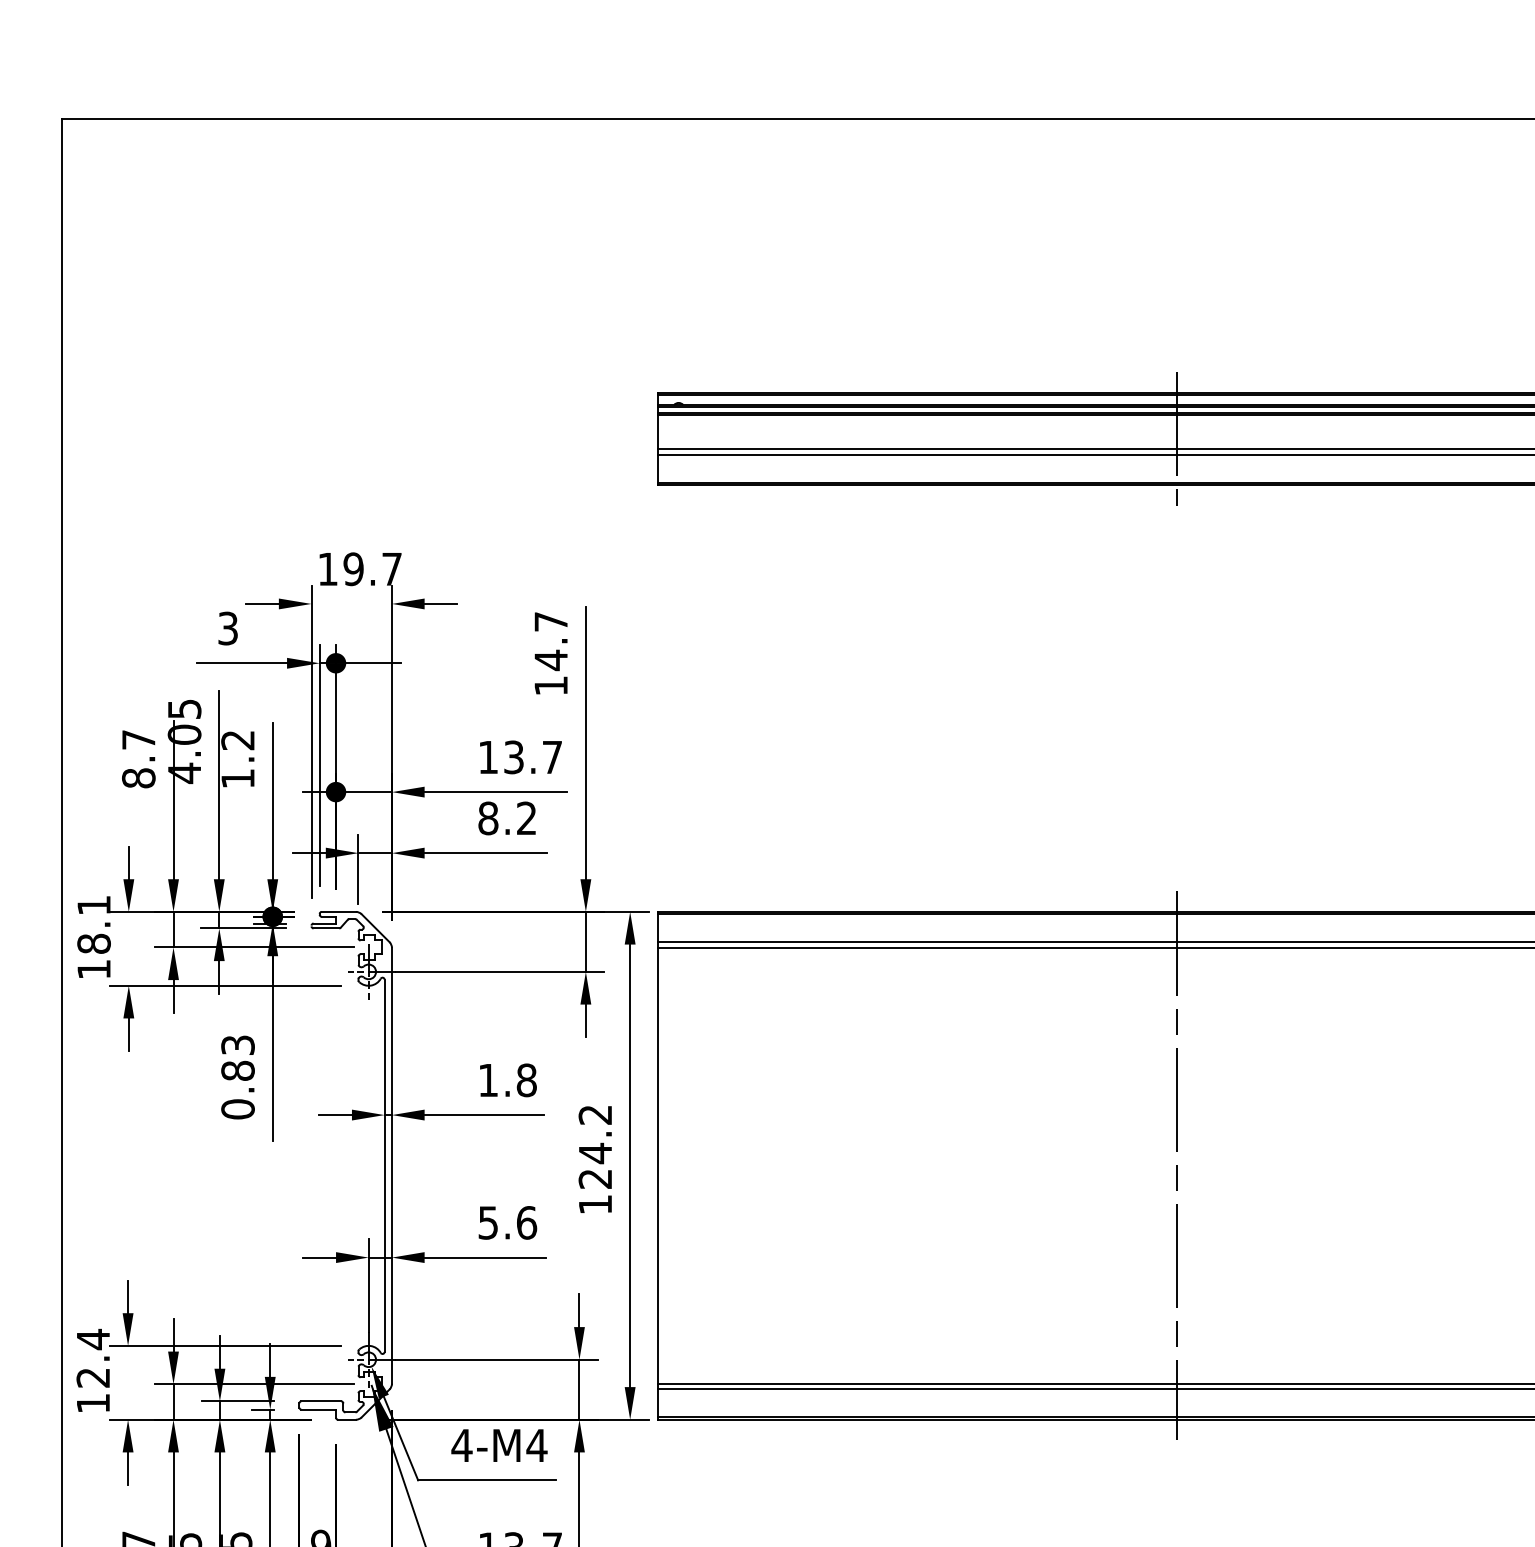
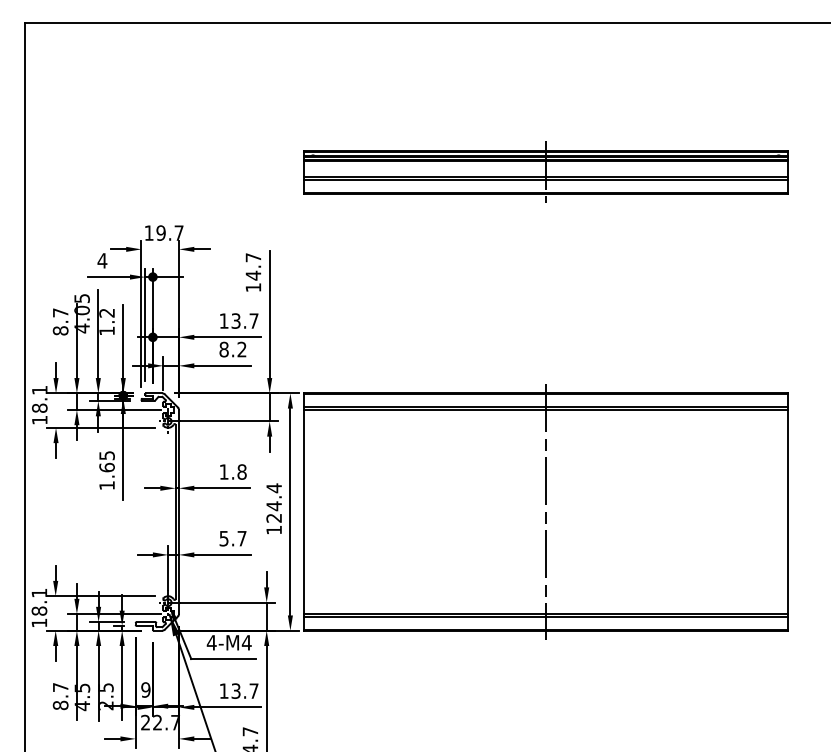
text: (228, 627) -> (102, 260), 3 -> 4
text: (236, 1077) -> (106, 470), 0.83 -> 1.65
text: (594, 1115) -> (273, 488), 124.2 -> 124.4
text: (525, 1222) -> (241, 538), 5.6 -> 5.7
text: (93, 1357) -> (39, 601), 12.4 -> 18.1

